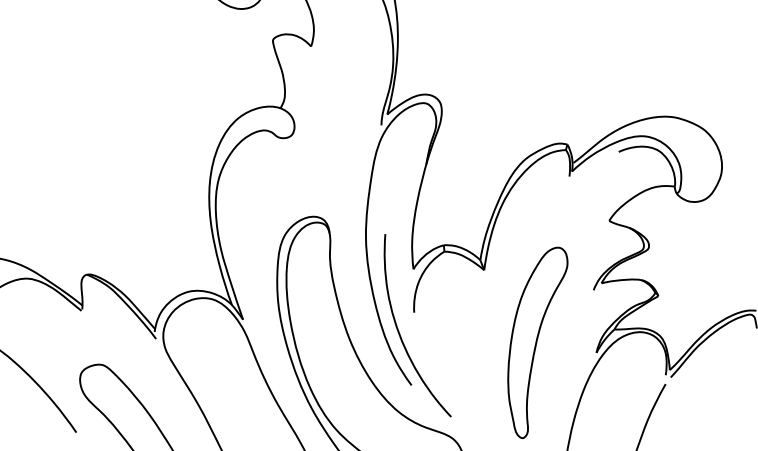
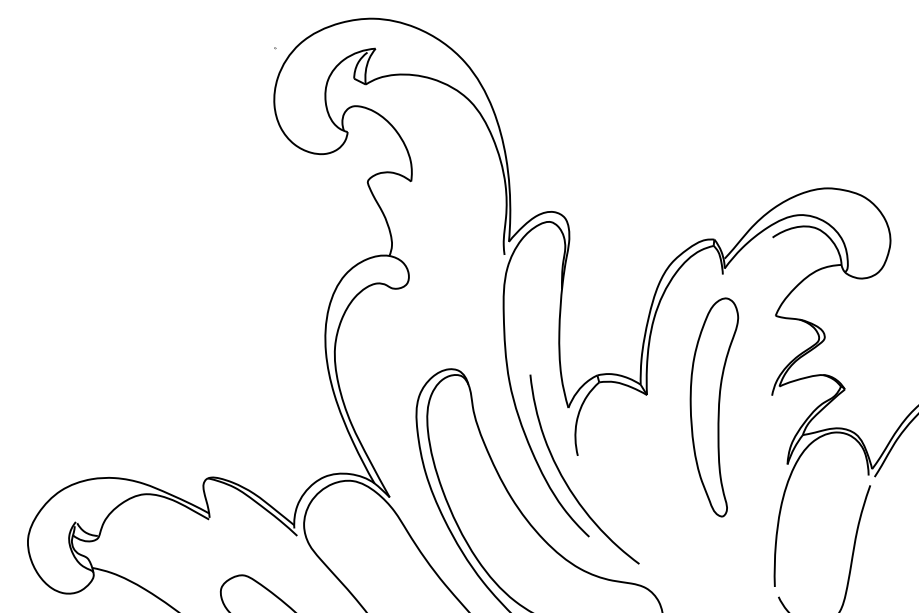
part: (532, 341) -> (714, 407), moved

